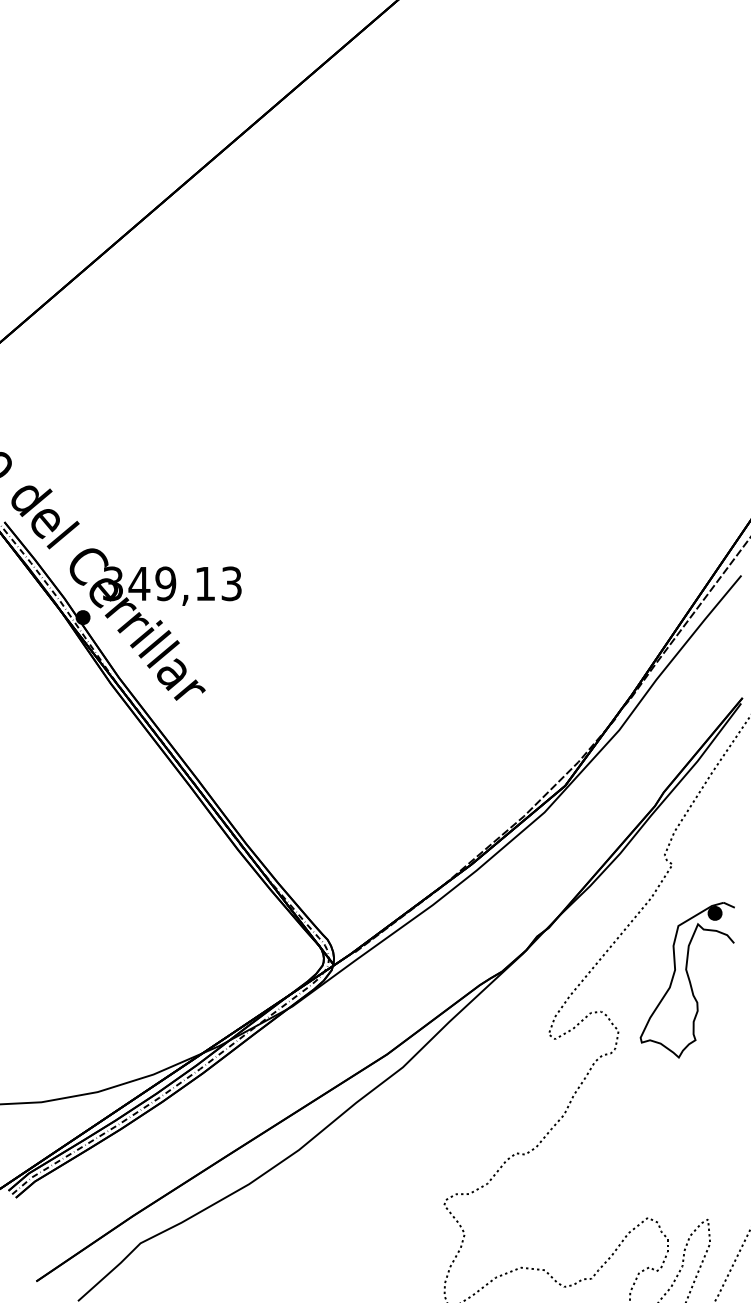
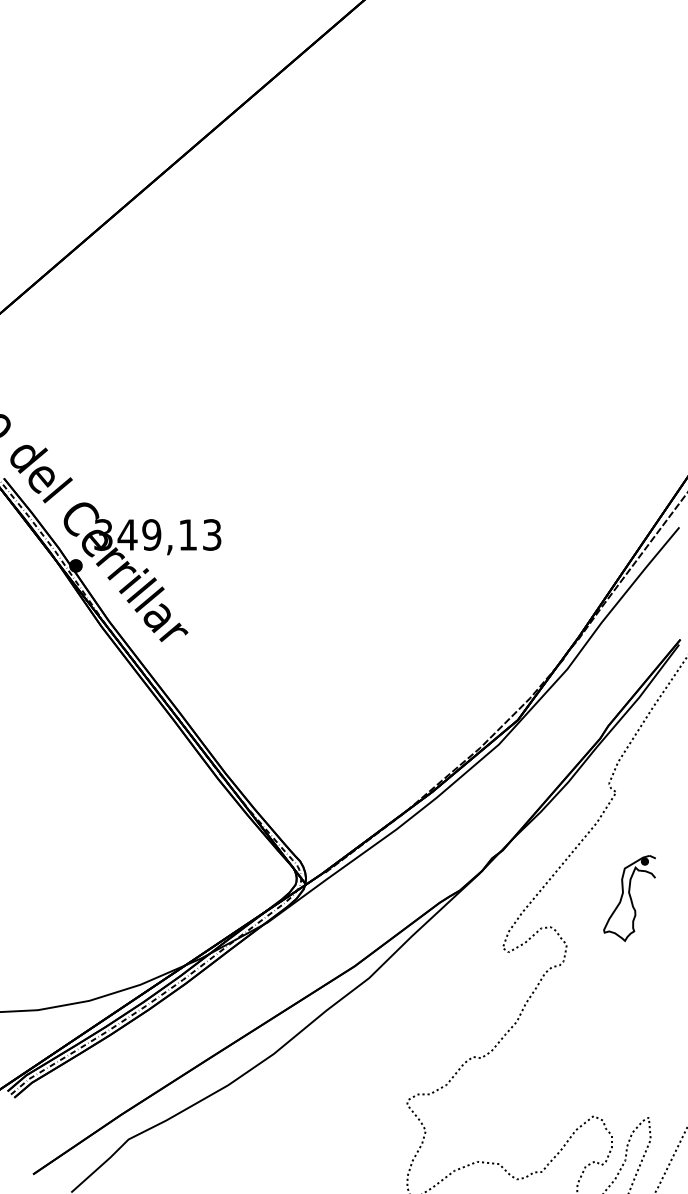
part: (686, 980) -> (629, 898), size x0.6

